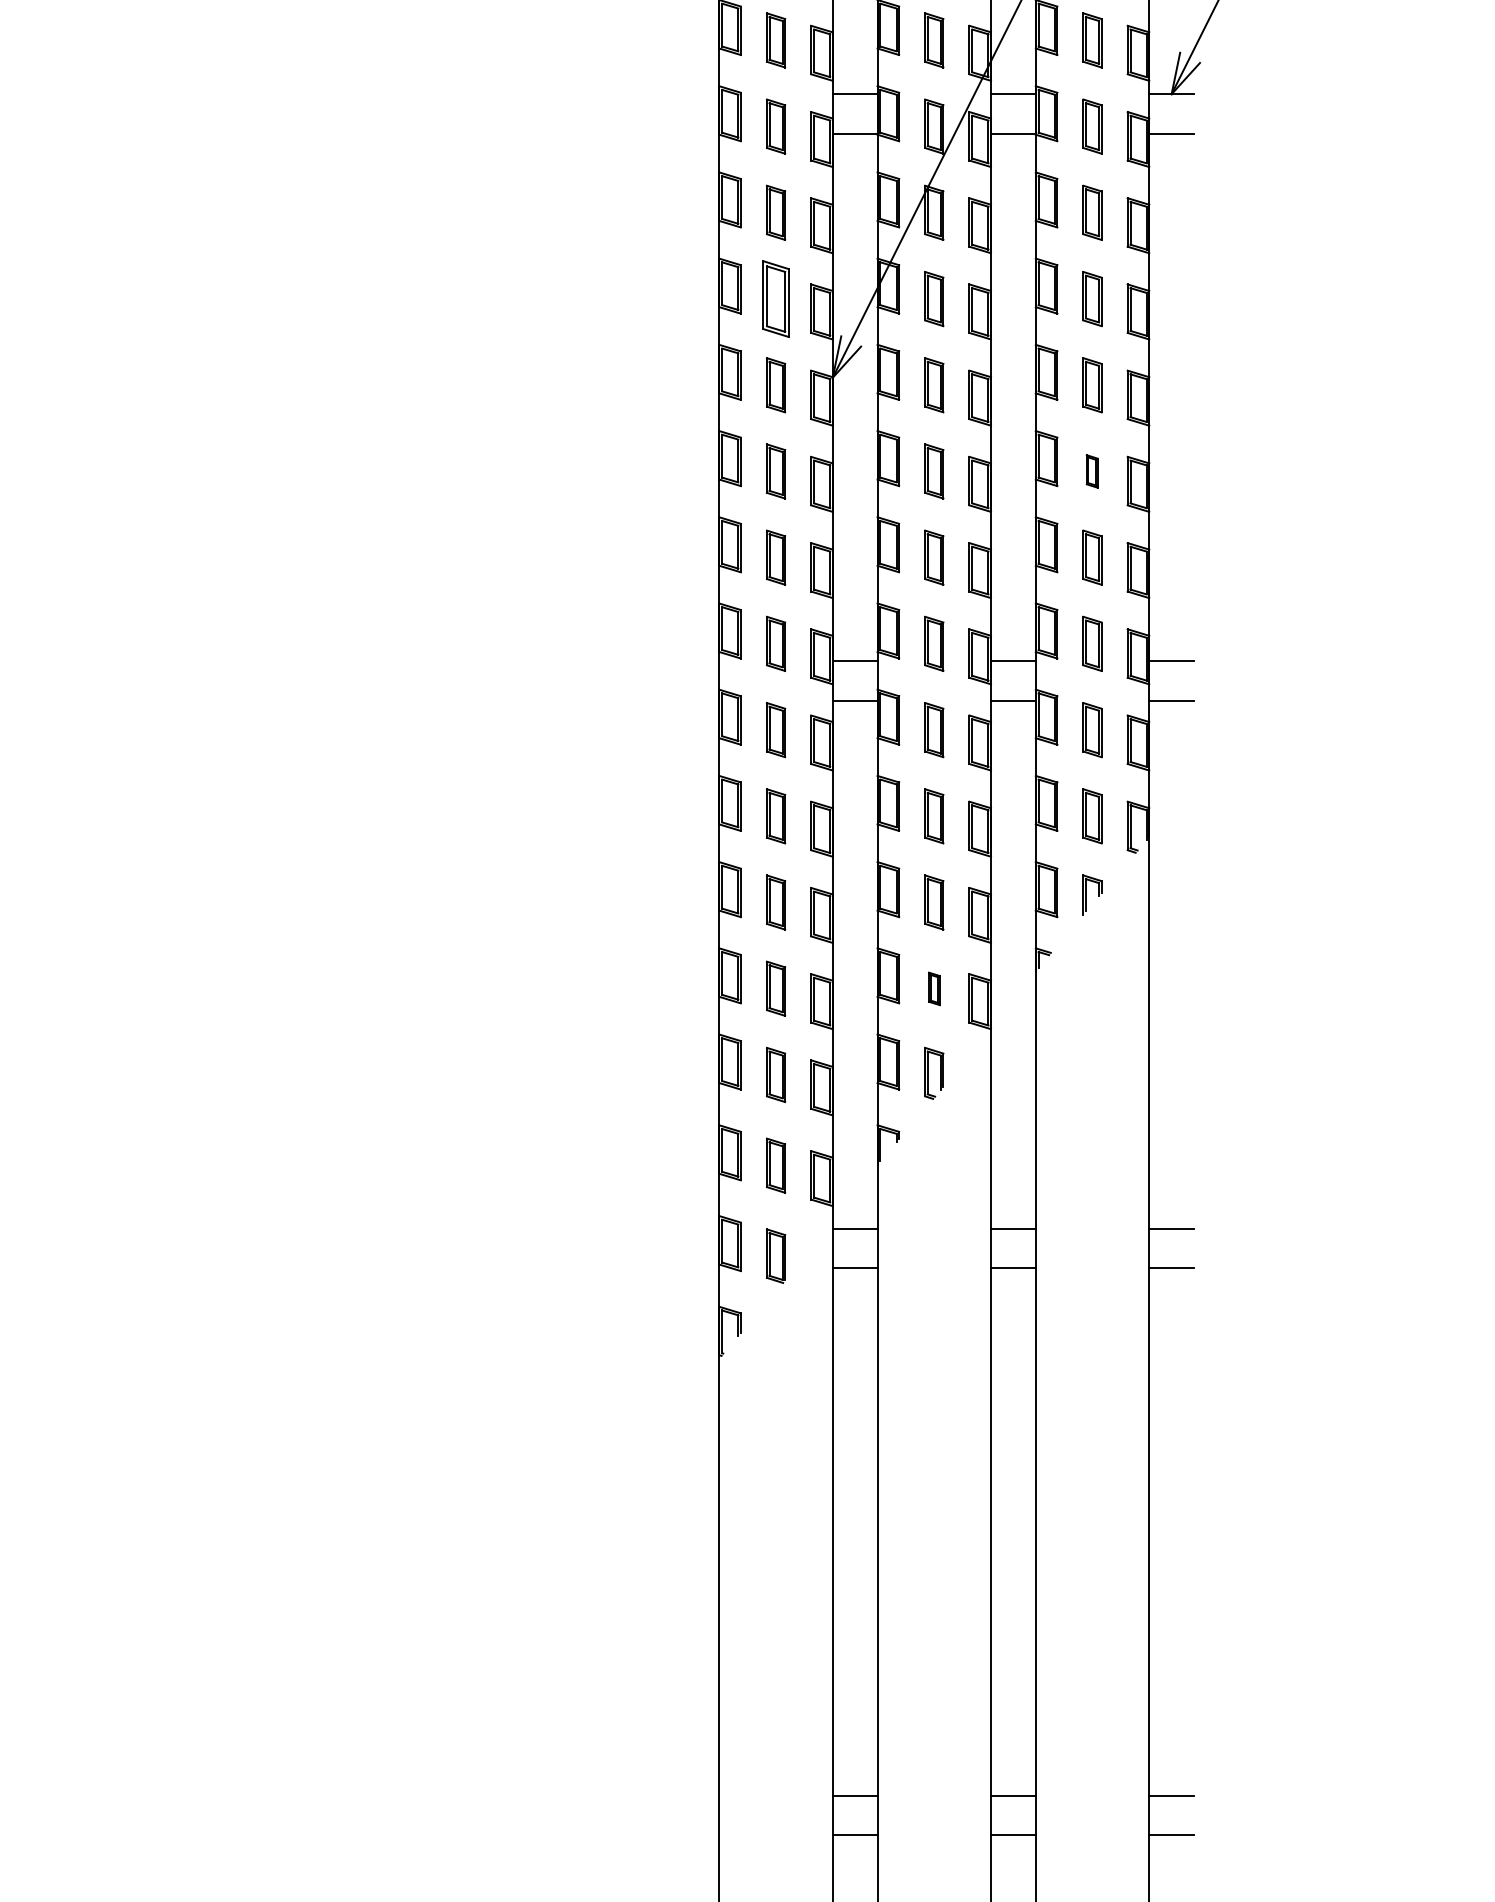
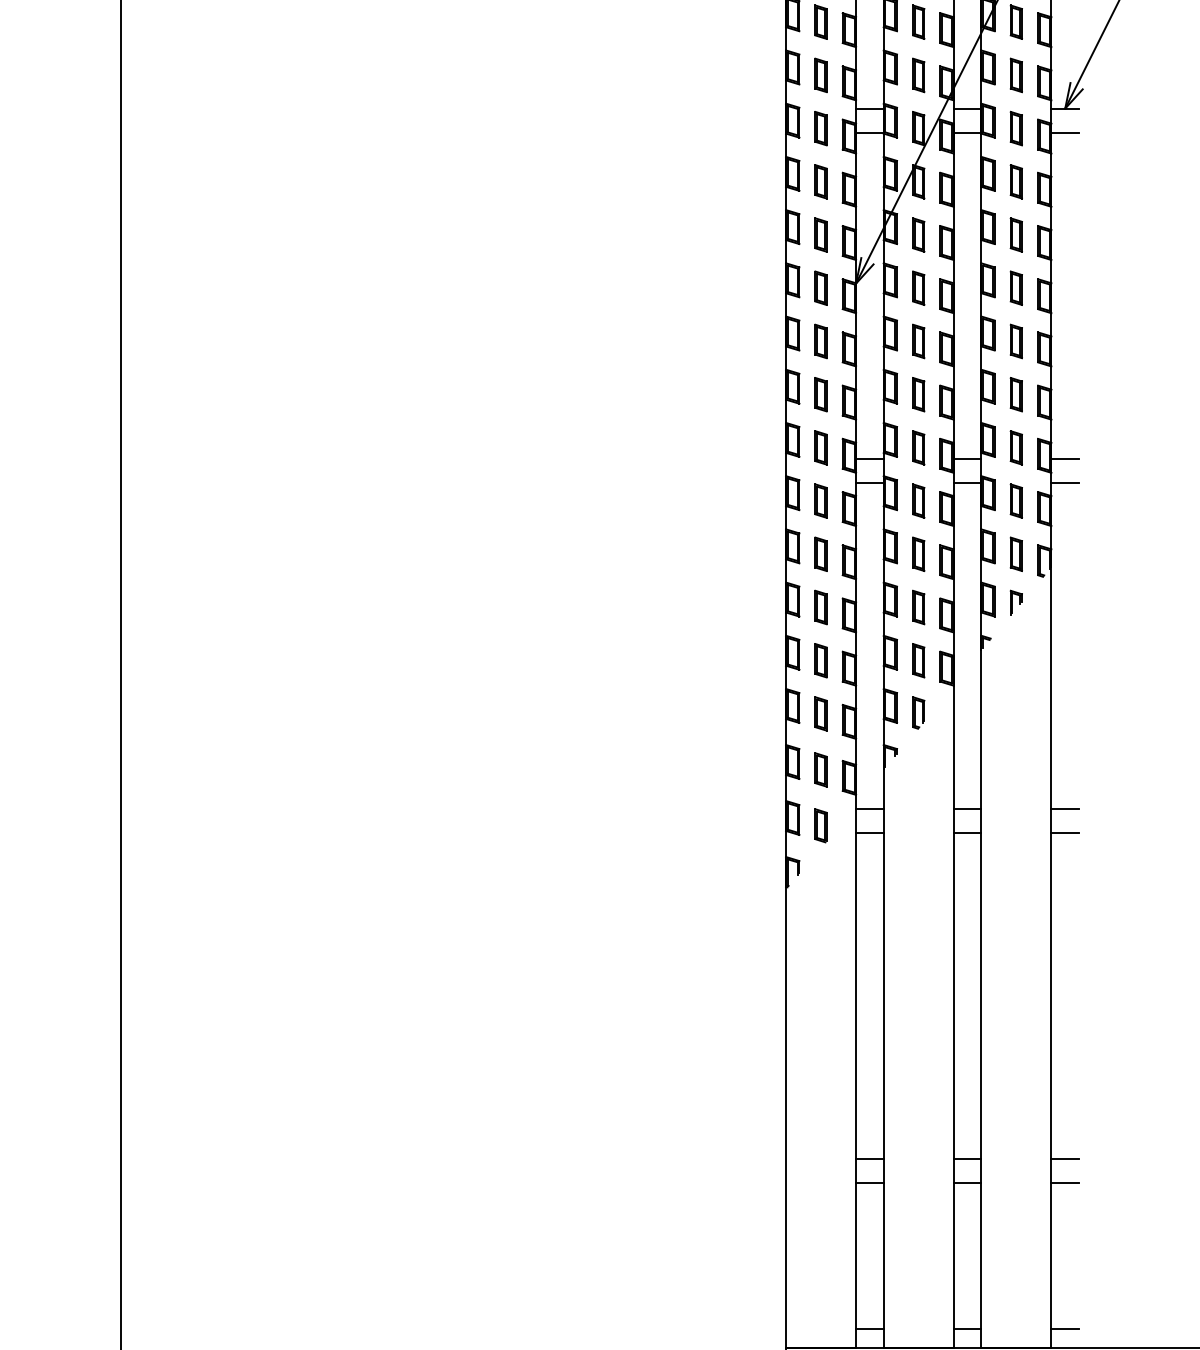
part: (775, 298) -> (820, 234), size x0.71
part: (1091, 471) -> (1015, 341), size x1.67
part: (933, 988) -> (918, 660), size x1.67

